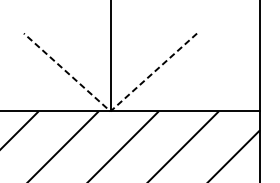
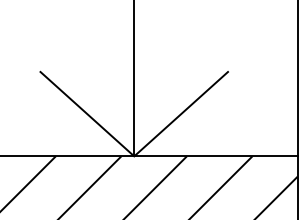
line: (110, 111) -> (134, 156), dashed -> solid

